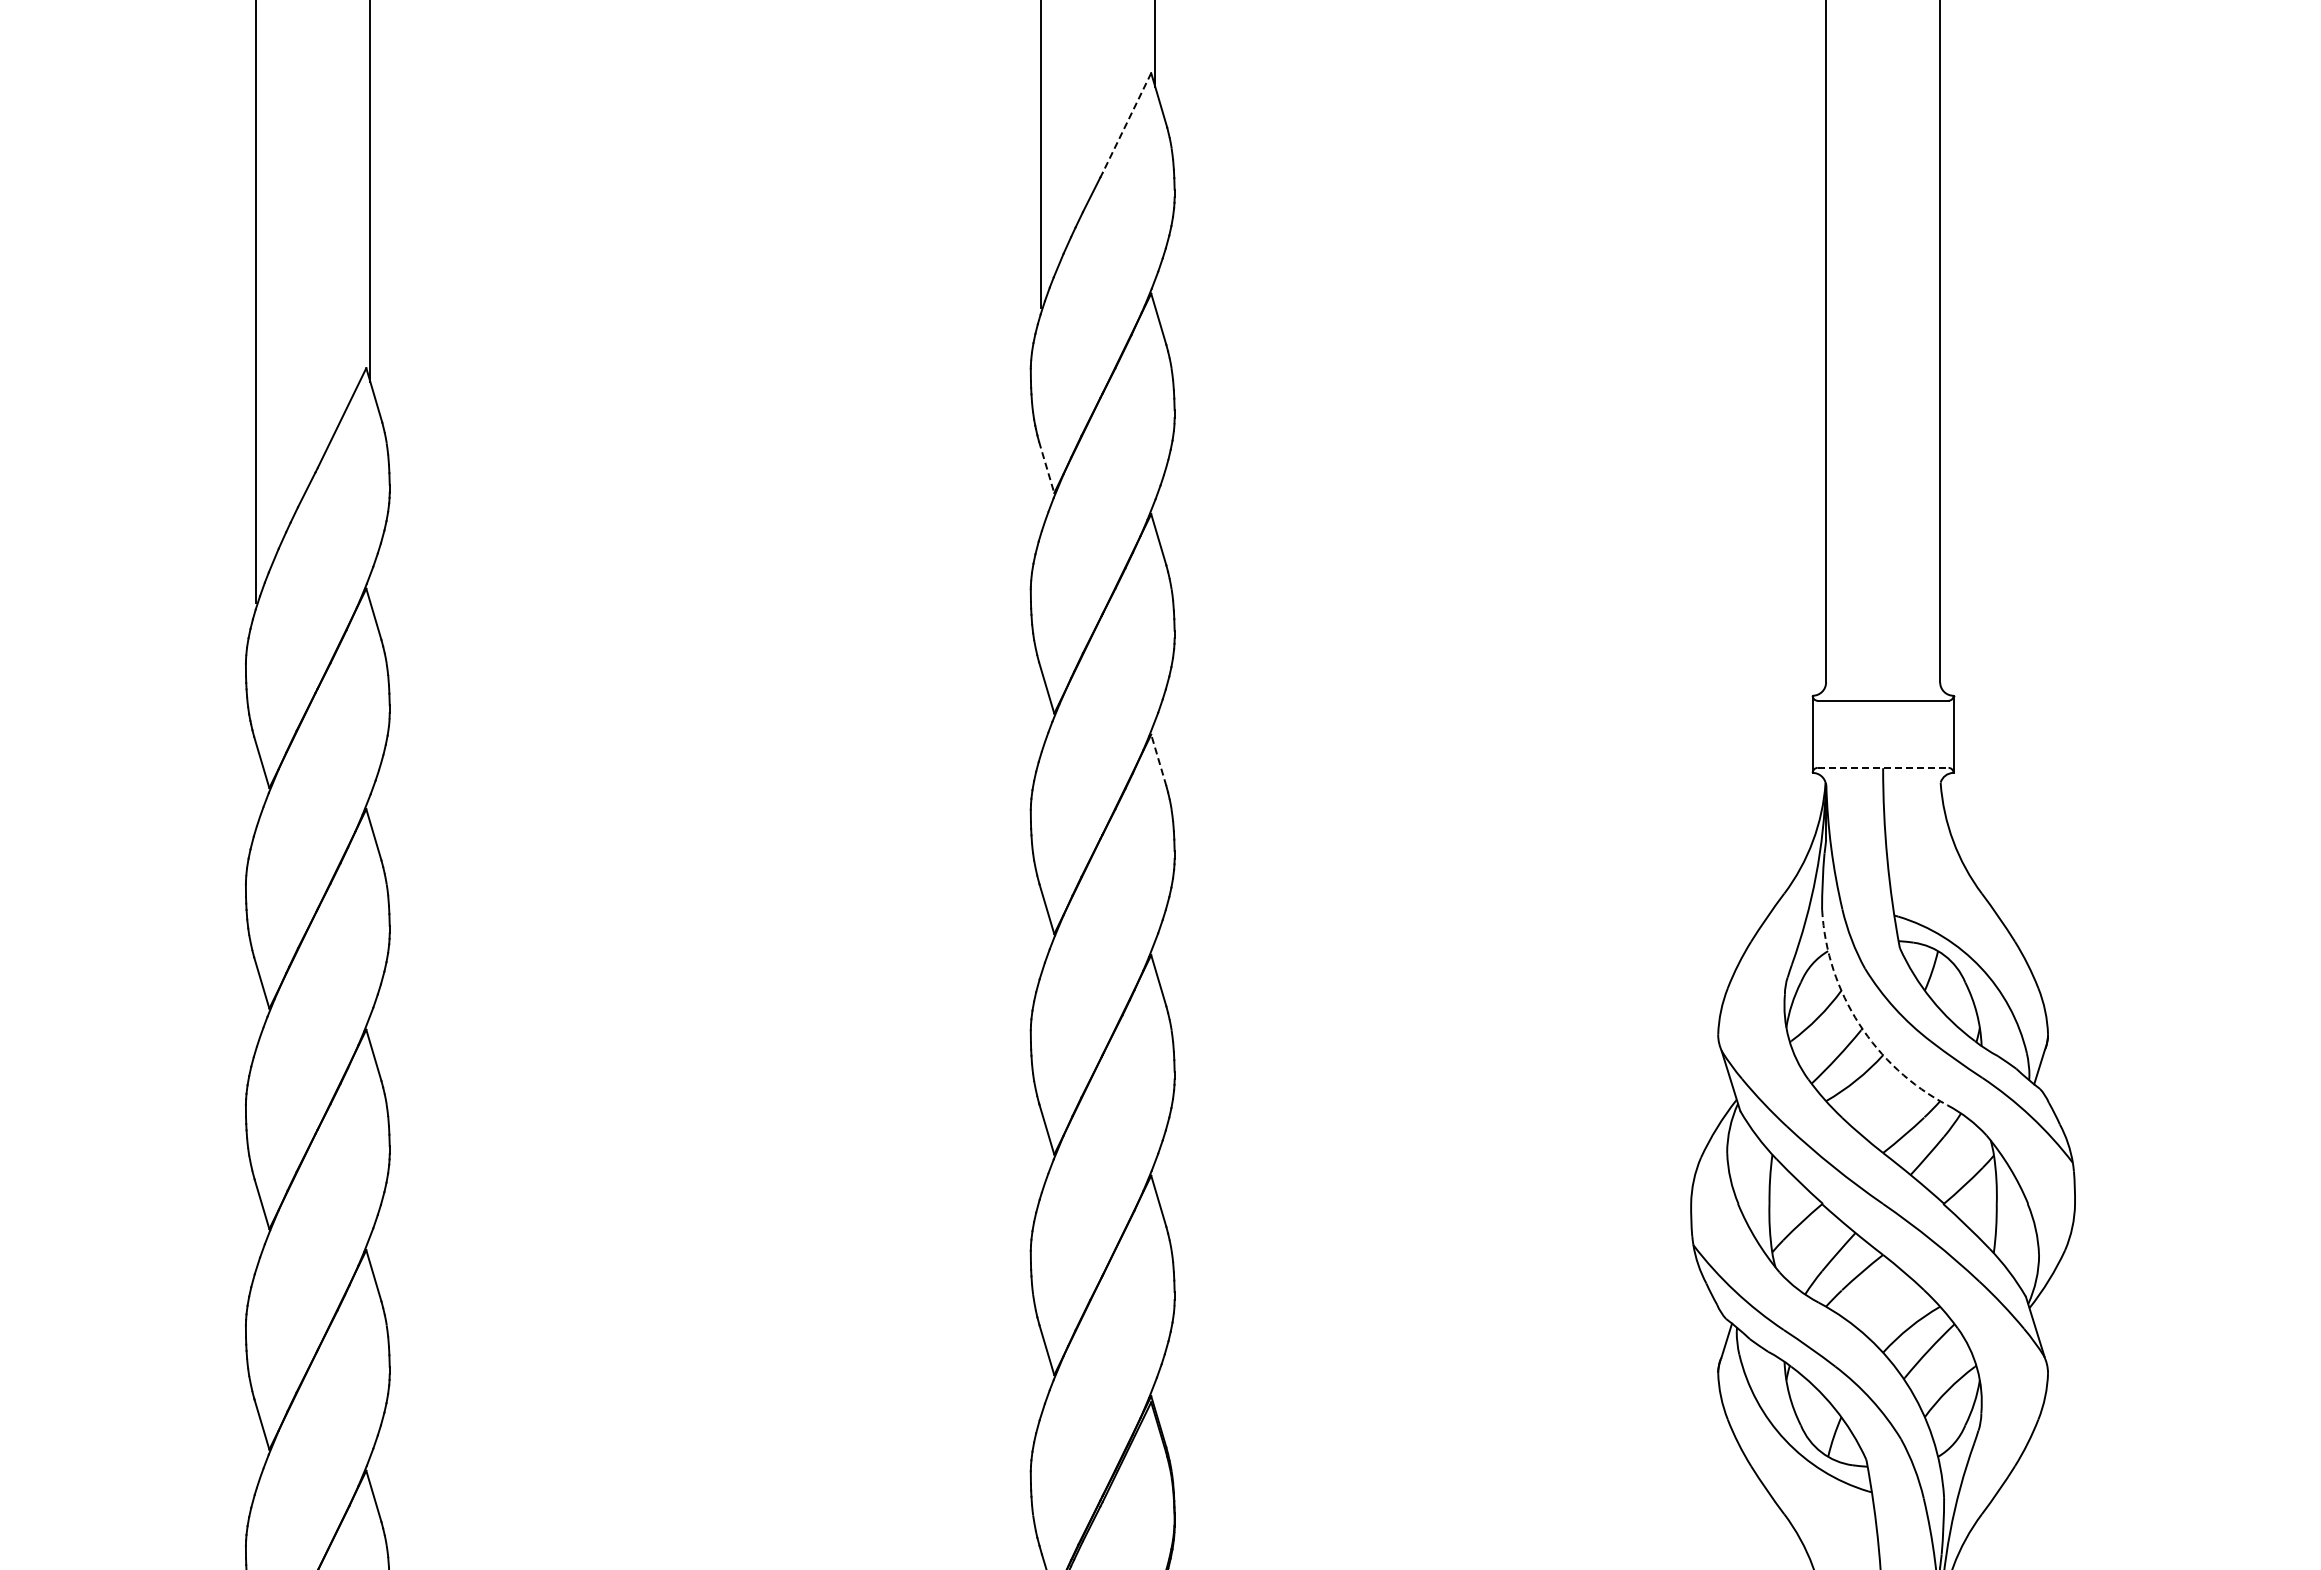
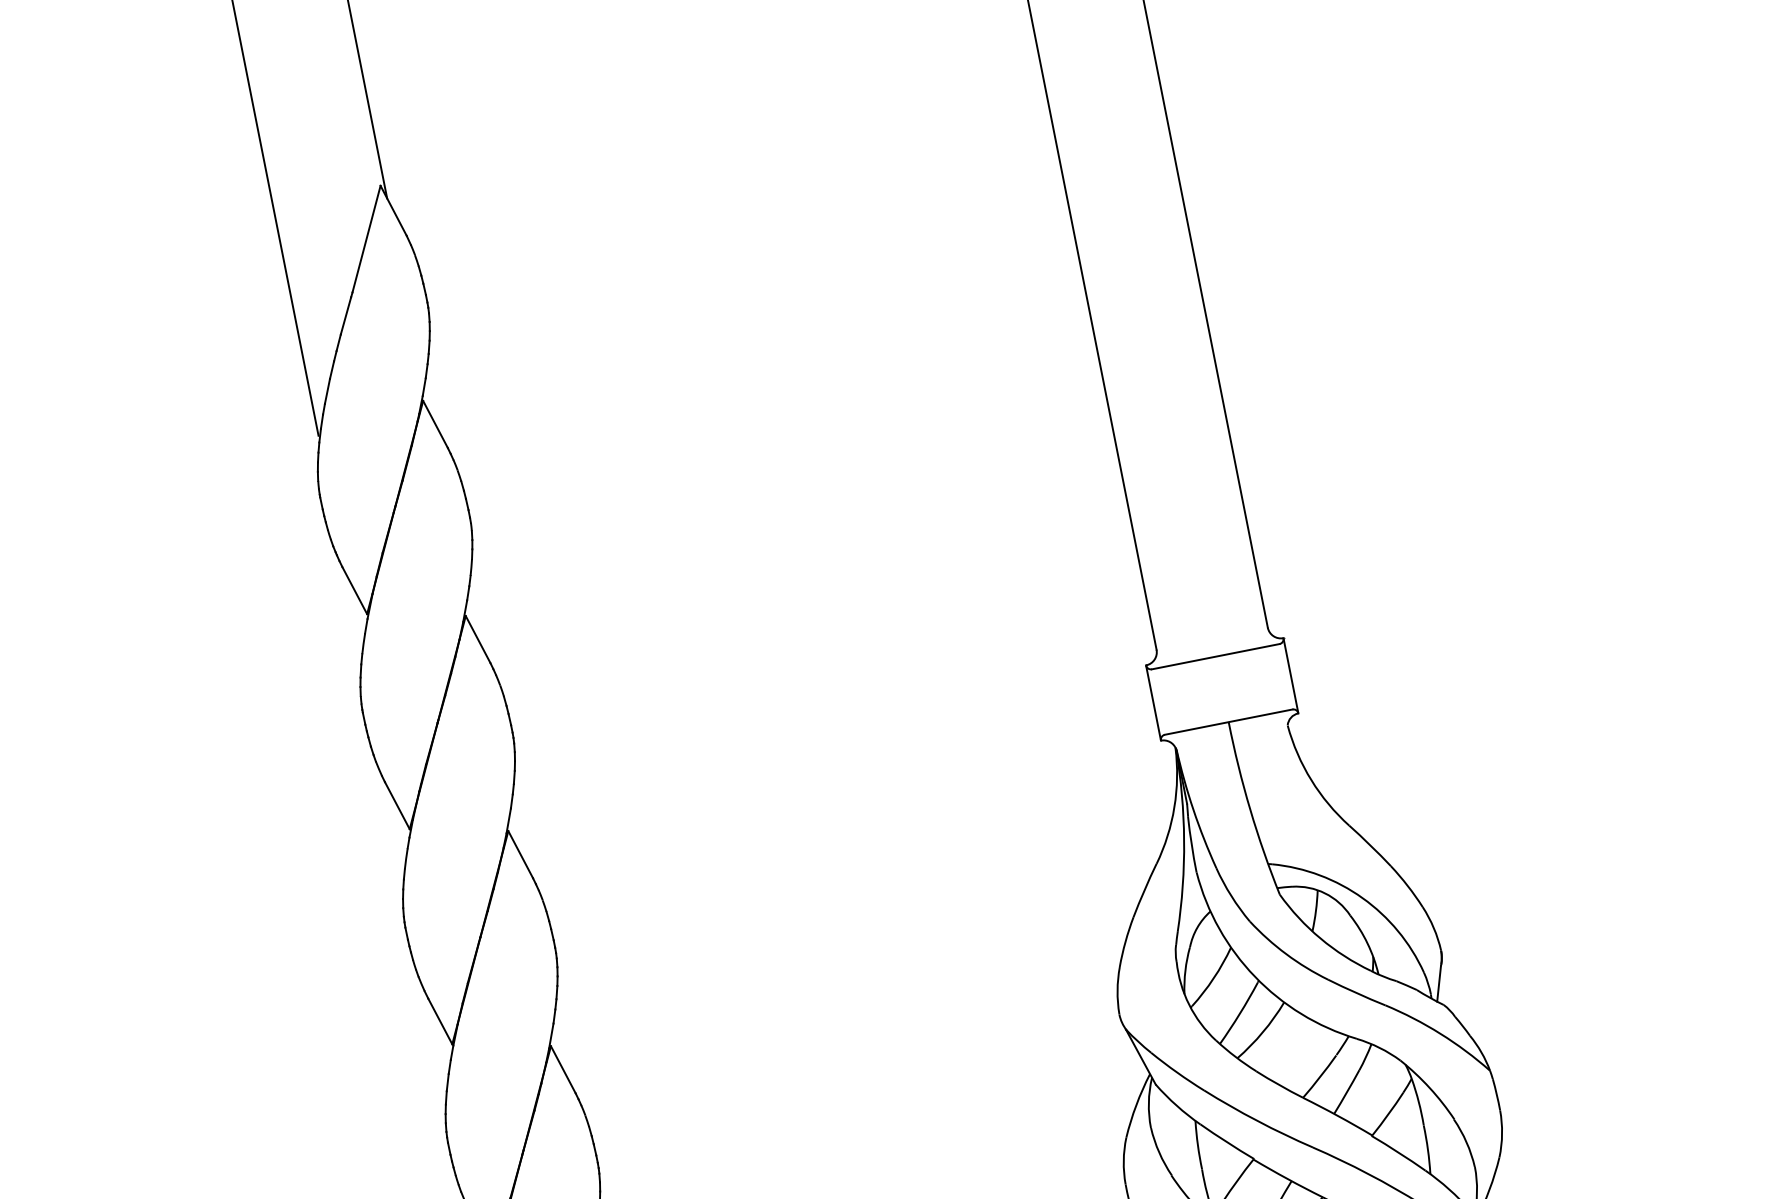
line: (1126, 123) -> (366, 239), dashed -> solid
line: (1046, 467) -> (354, 590), dashed -> solid
line: (1158, 760) -> (520, 854), dashed -> solid
line: (1883, 767) -> (1228, 721), dashed -> solid
arc: (1859, 1024) -> (1255, 977), dashed -> solid

